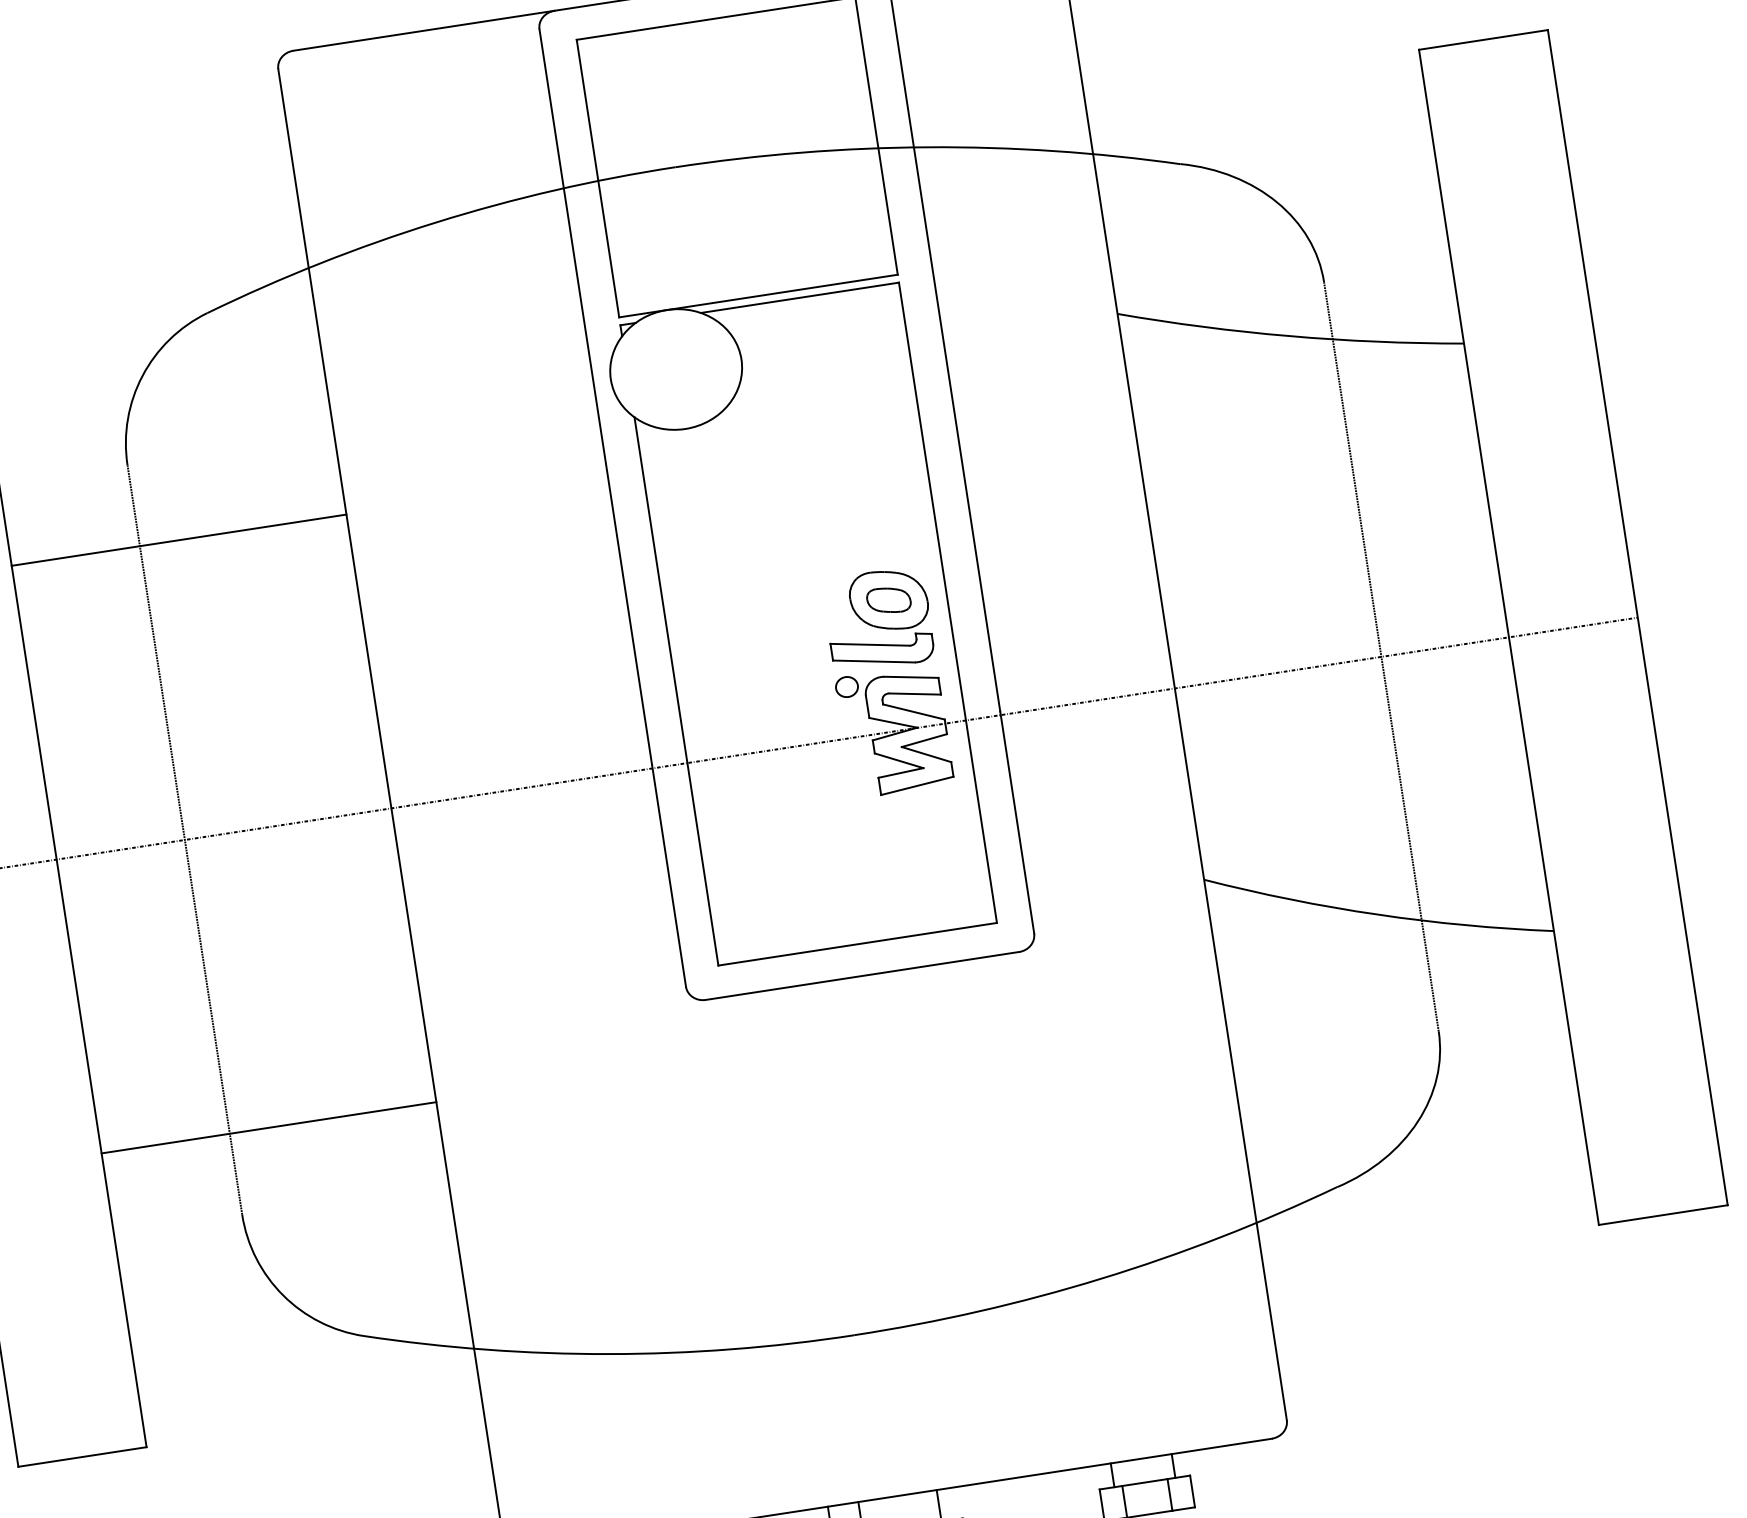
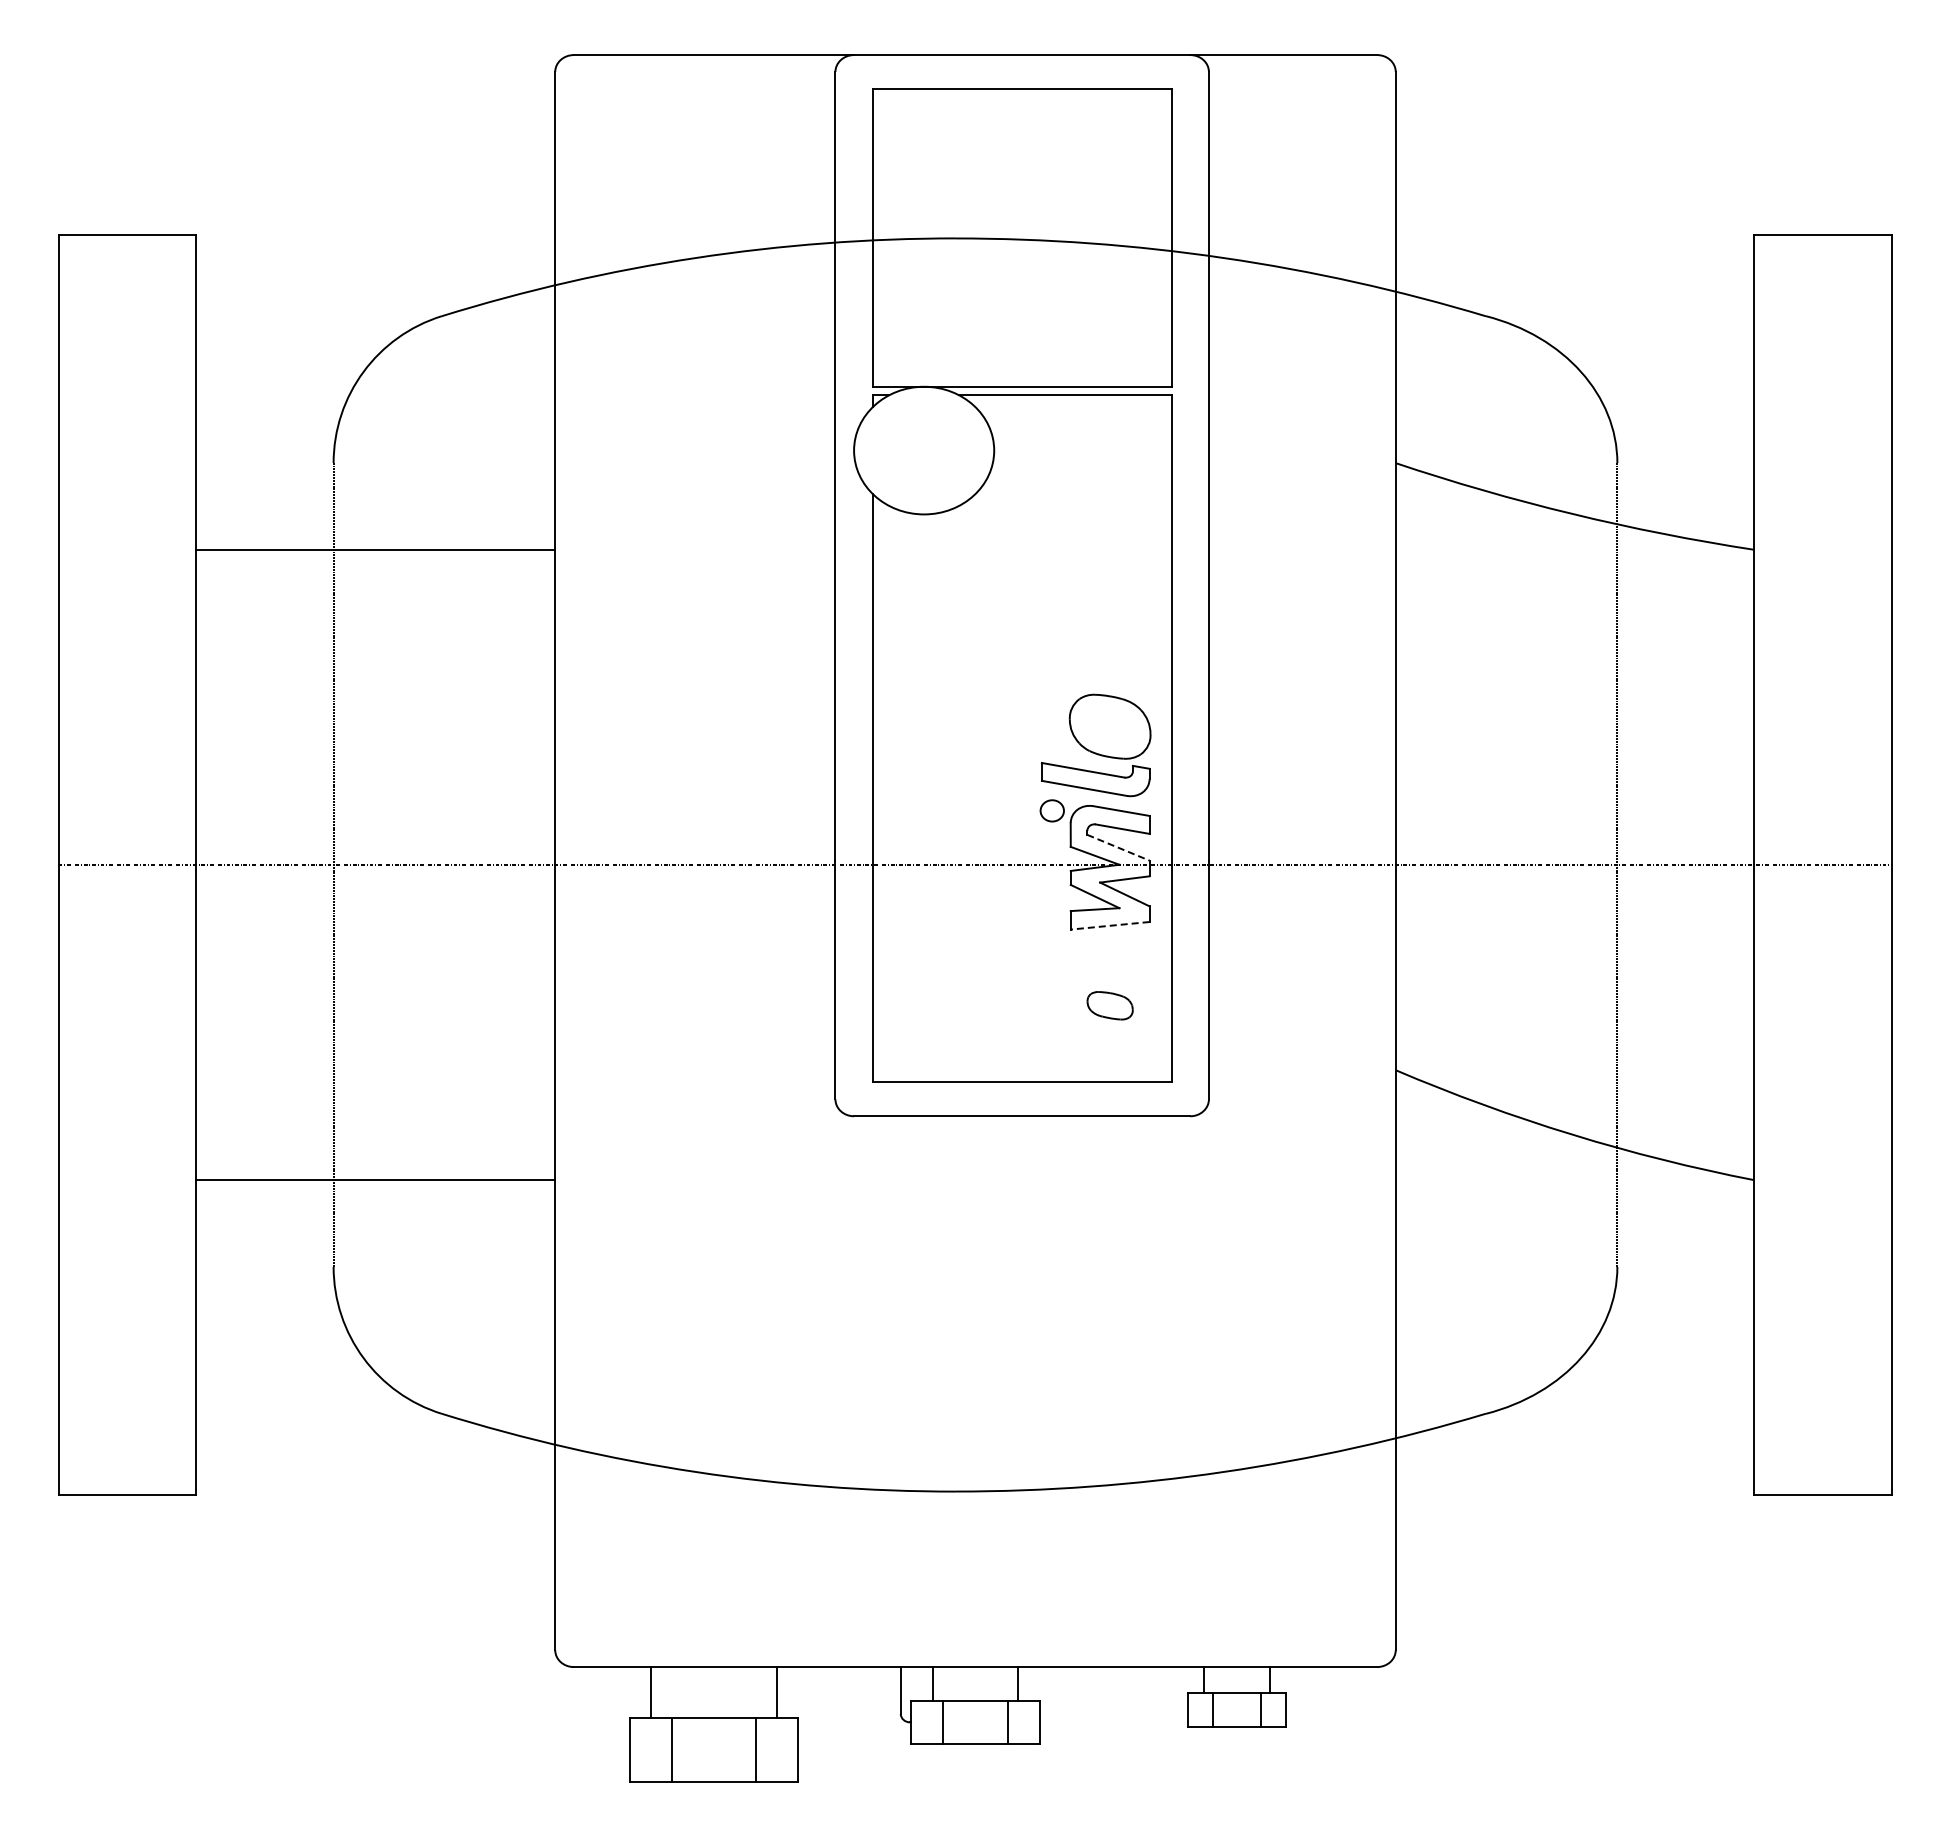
part: (888, 600) -> (1109, 1005), moved
line: (913, 711) -> (1118, 847), solid -> dashed
line: (917, 785) -> (1110, 925), solid -> dashed

